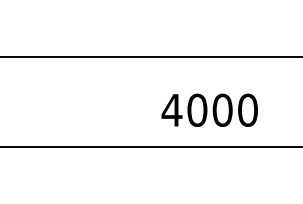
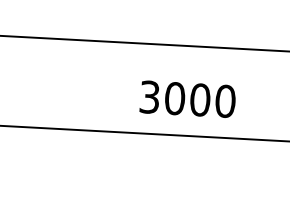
text: (171, 109) -> (149, 96), 4000 -> 3000

